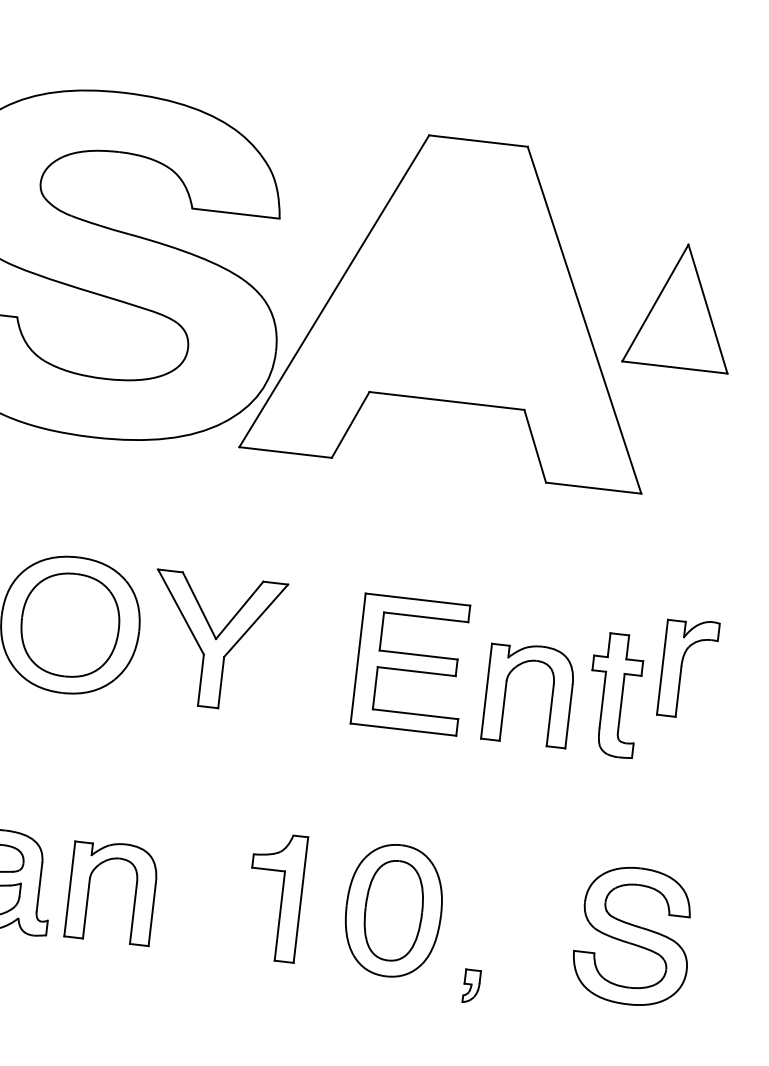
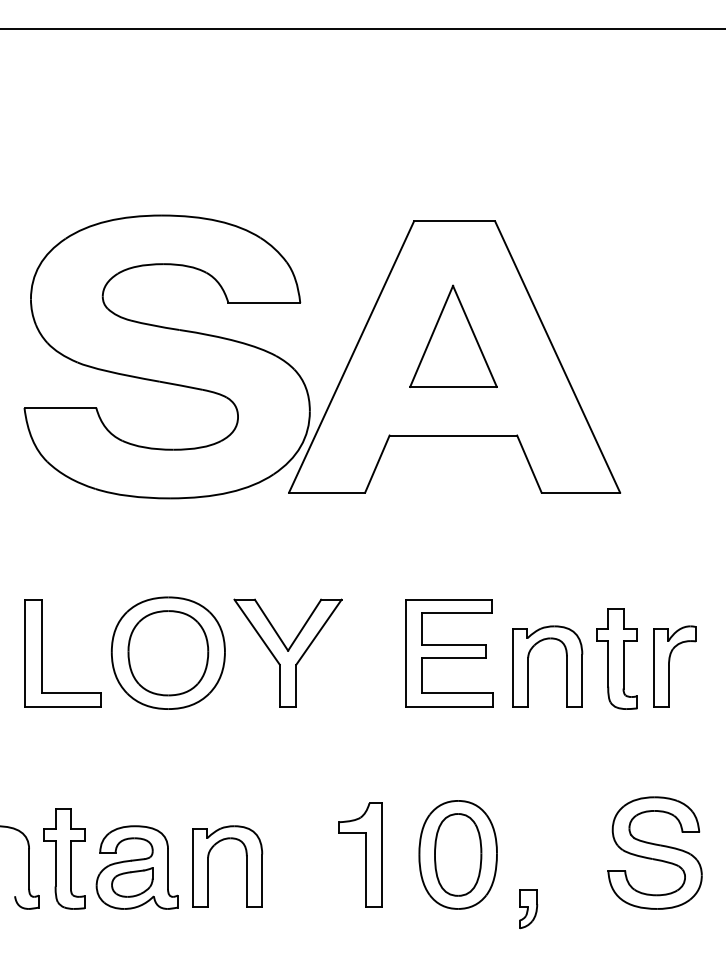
part: (682, 305) -> (453, 335), moved
part: (688, 668) -> (674, 666), moved
part: (471, 986) -> (528, 909), size x1.43

